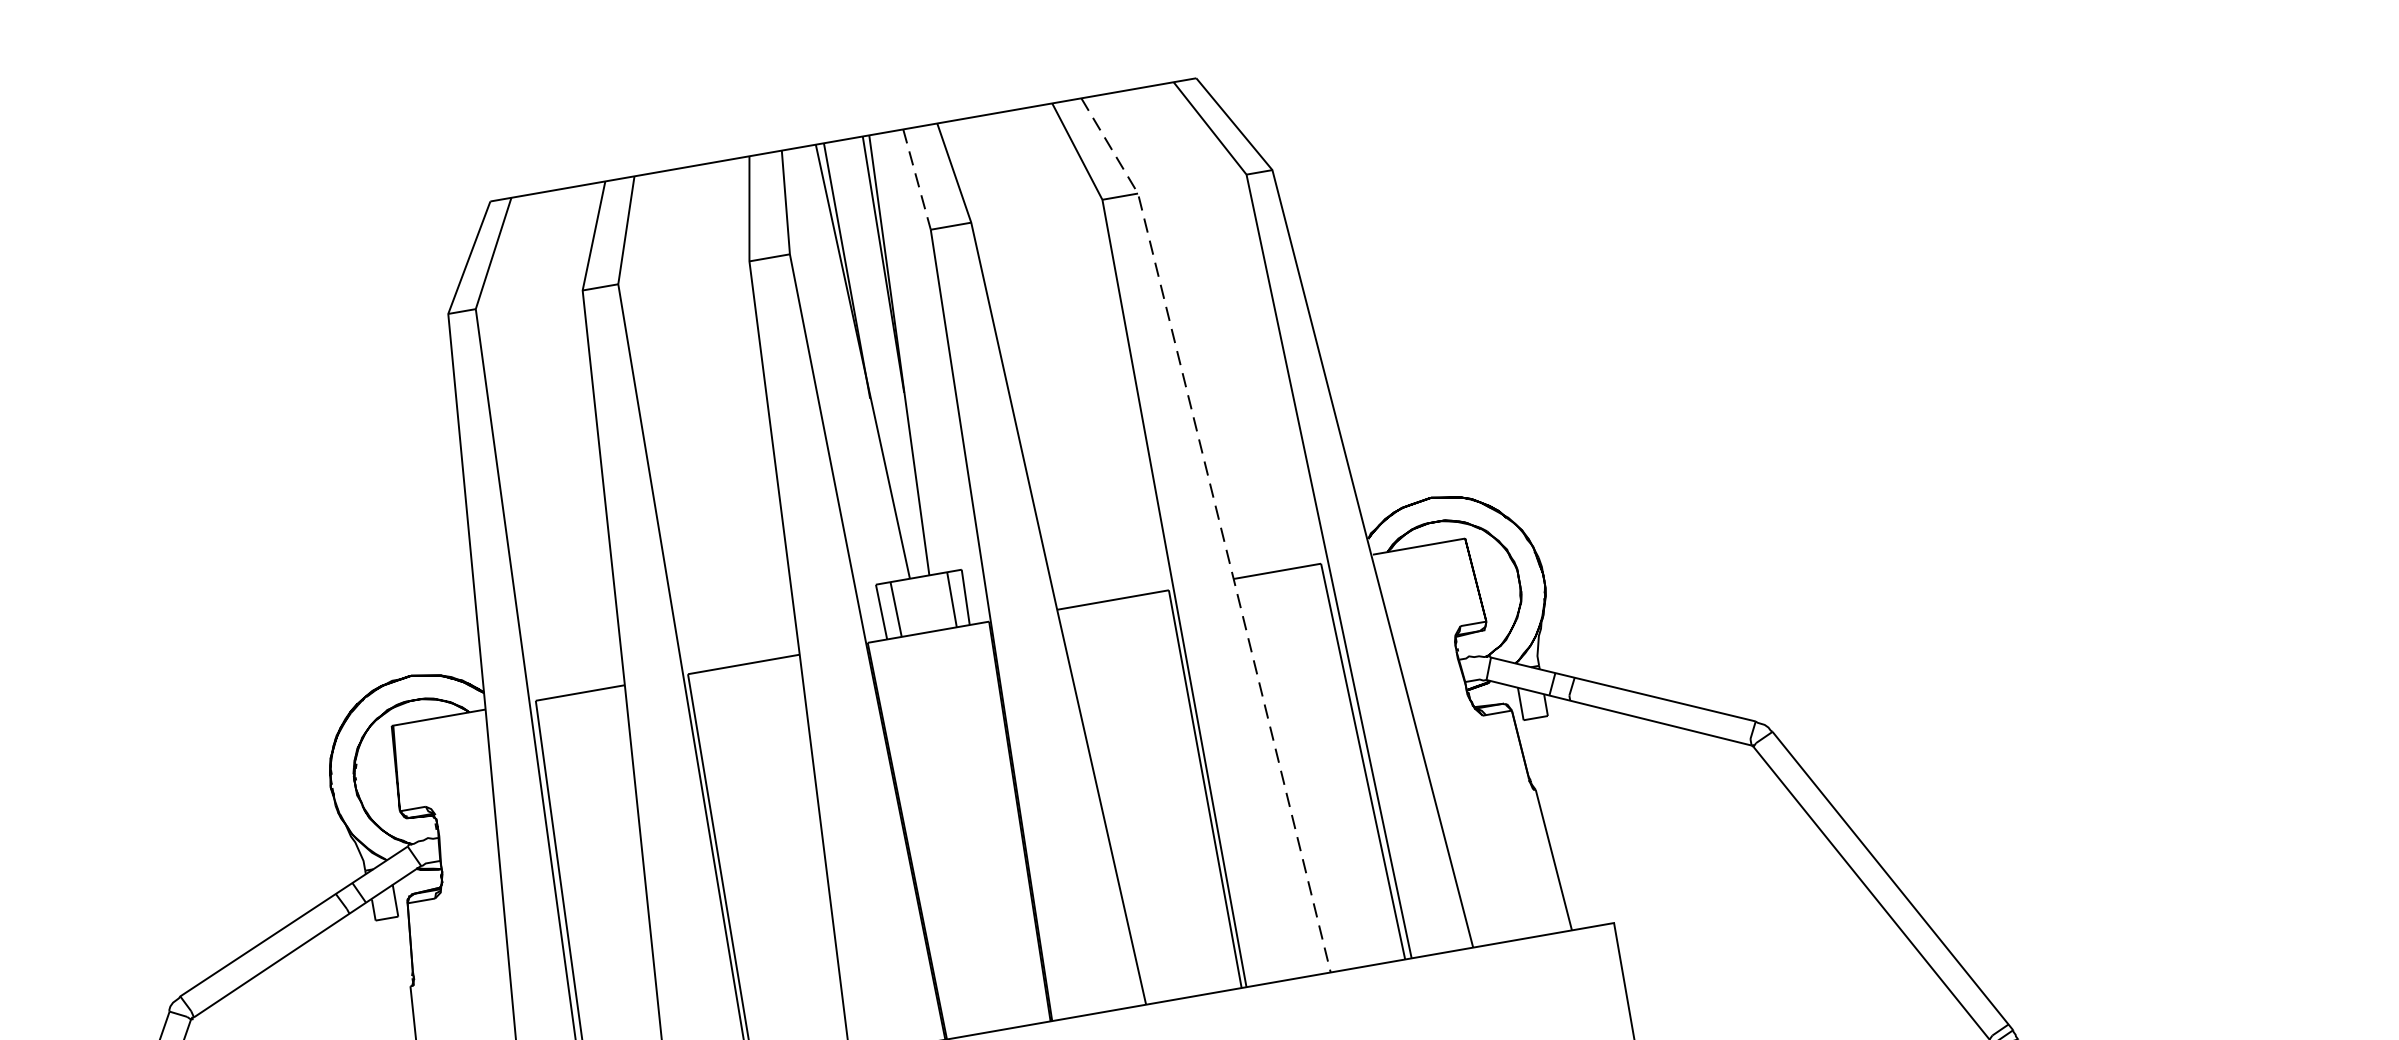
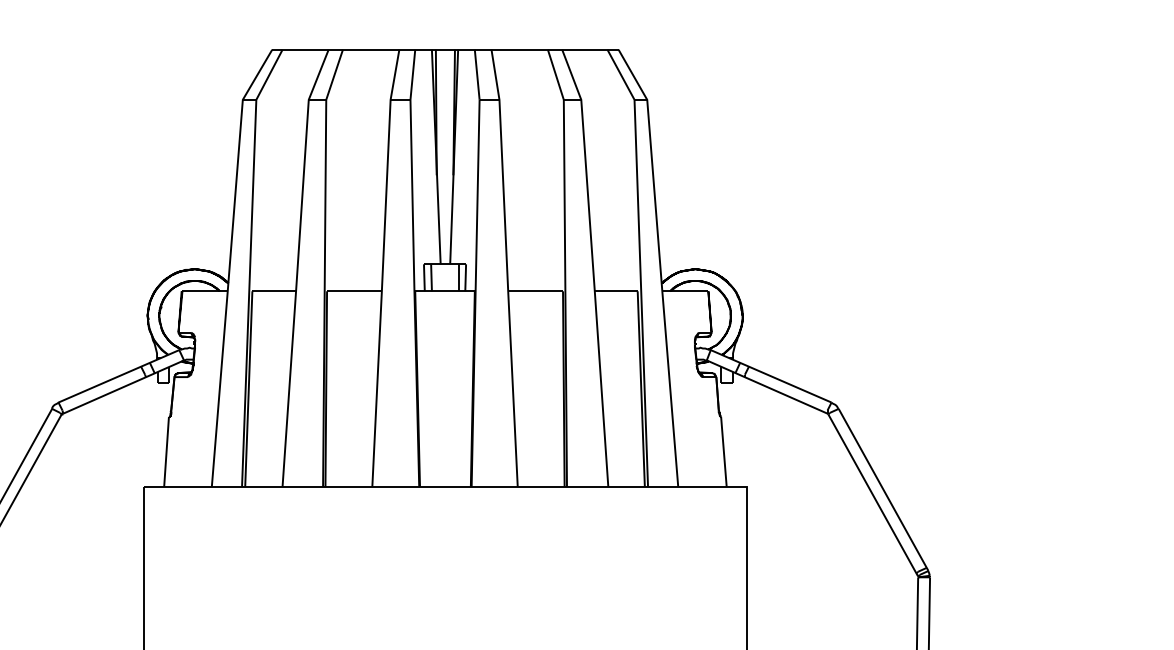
line: (917, 180) -> (477, 75), dashed -> solid
line: (1222, 528) -> (593, 266), dashed -> solid

